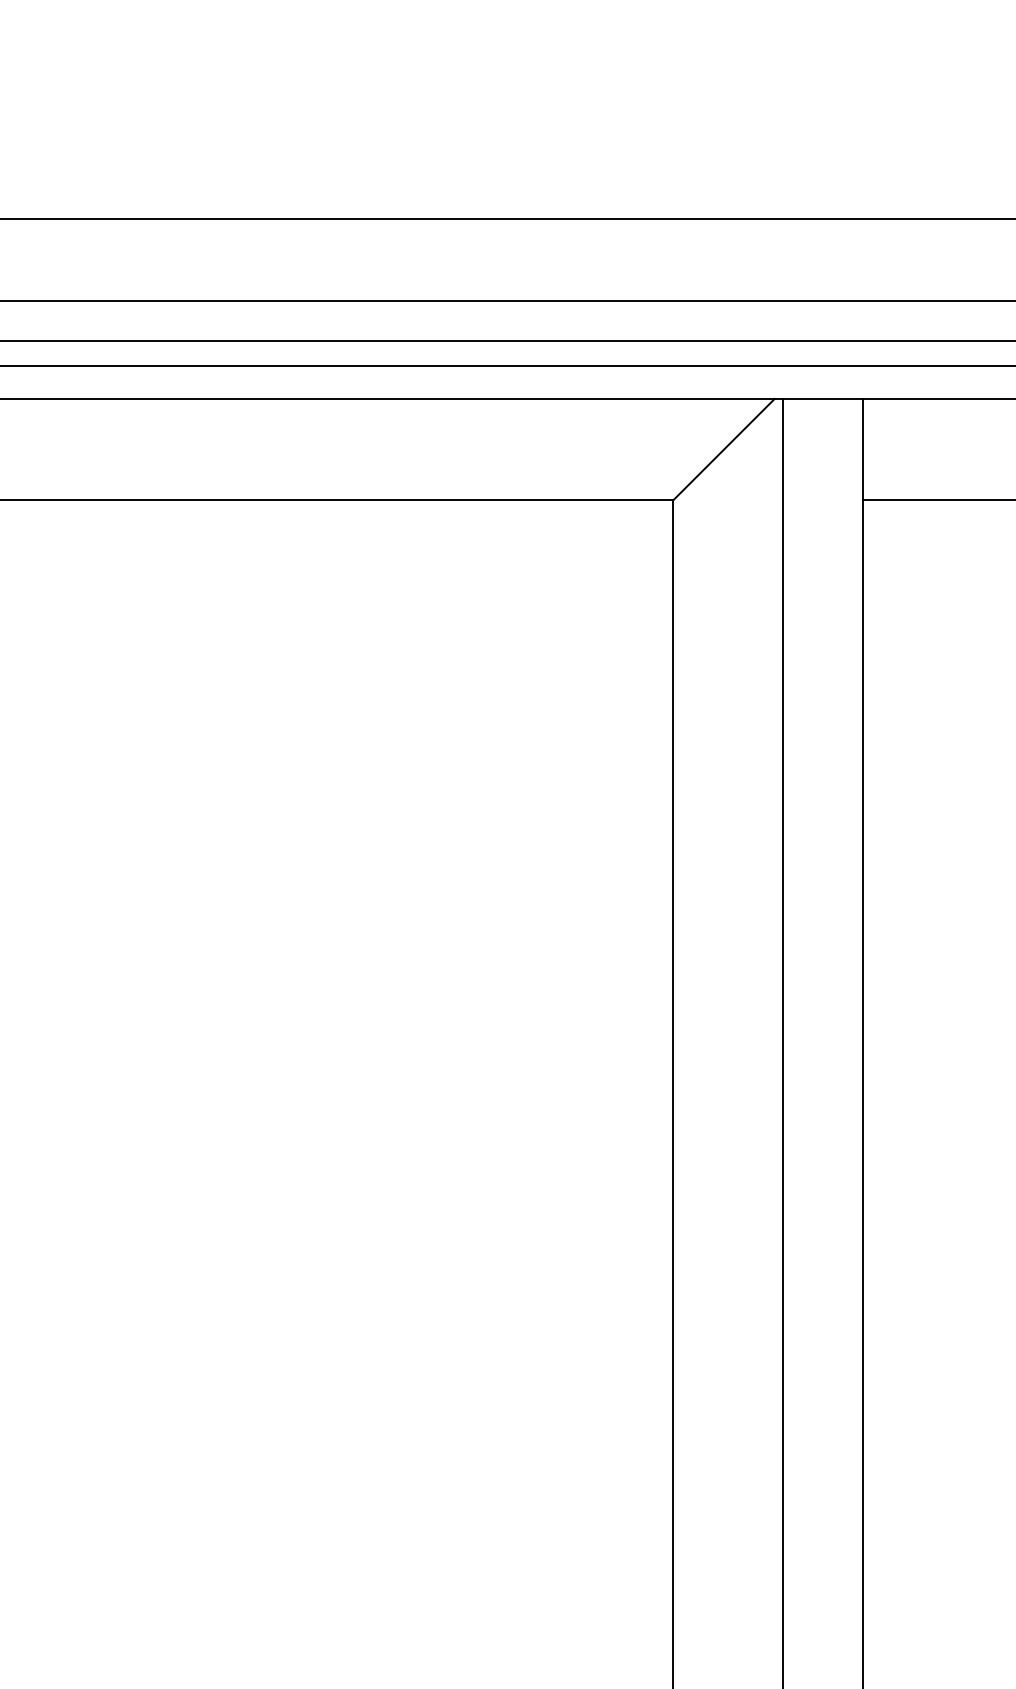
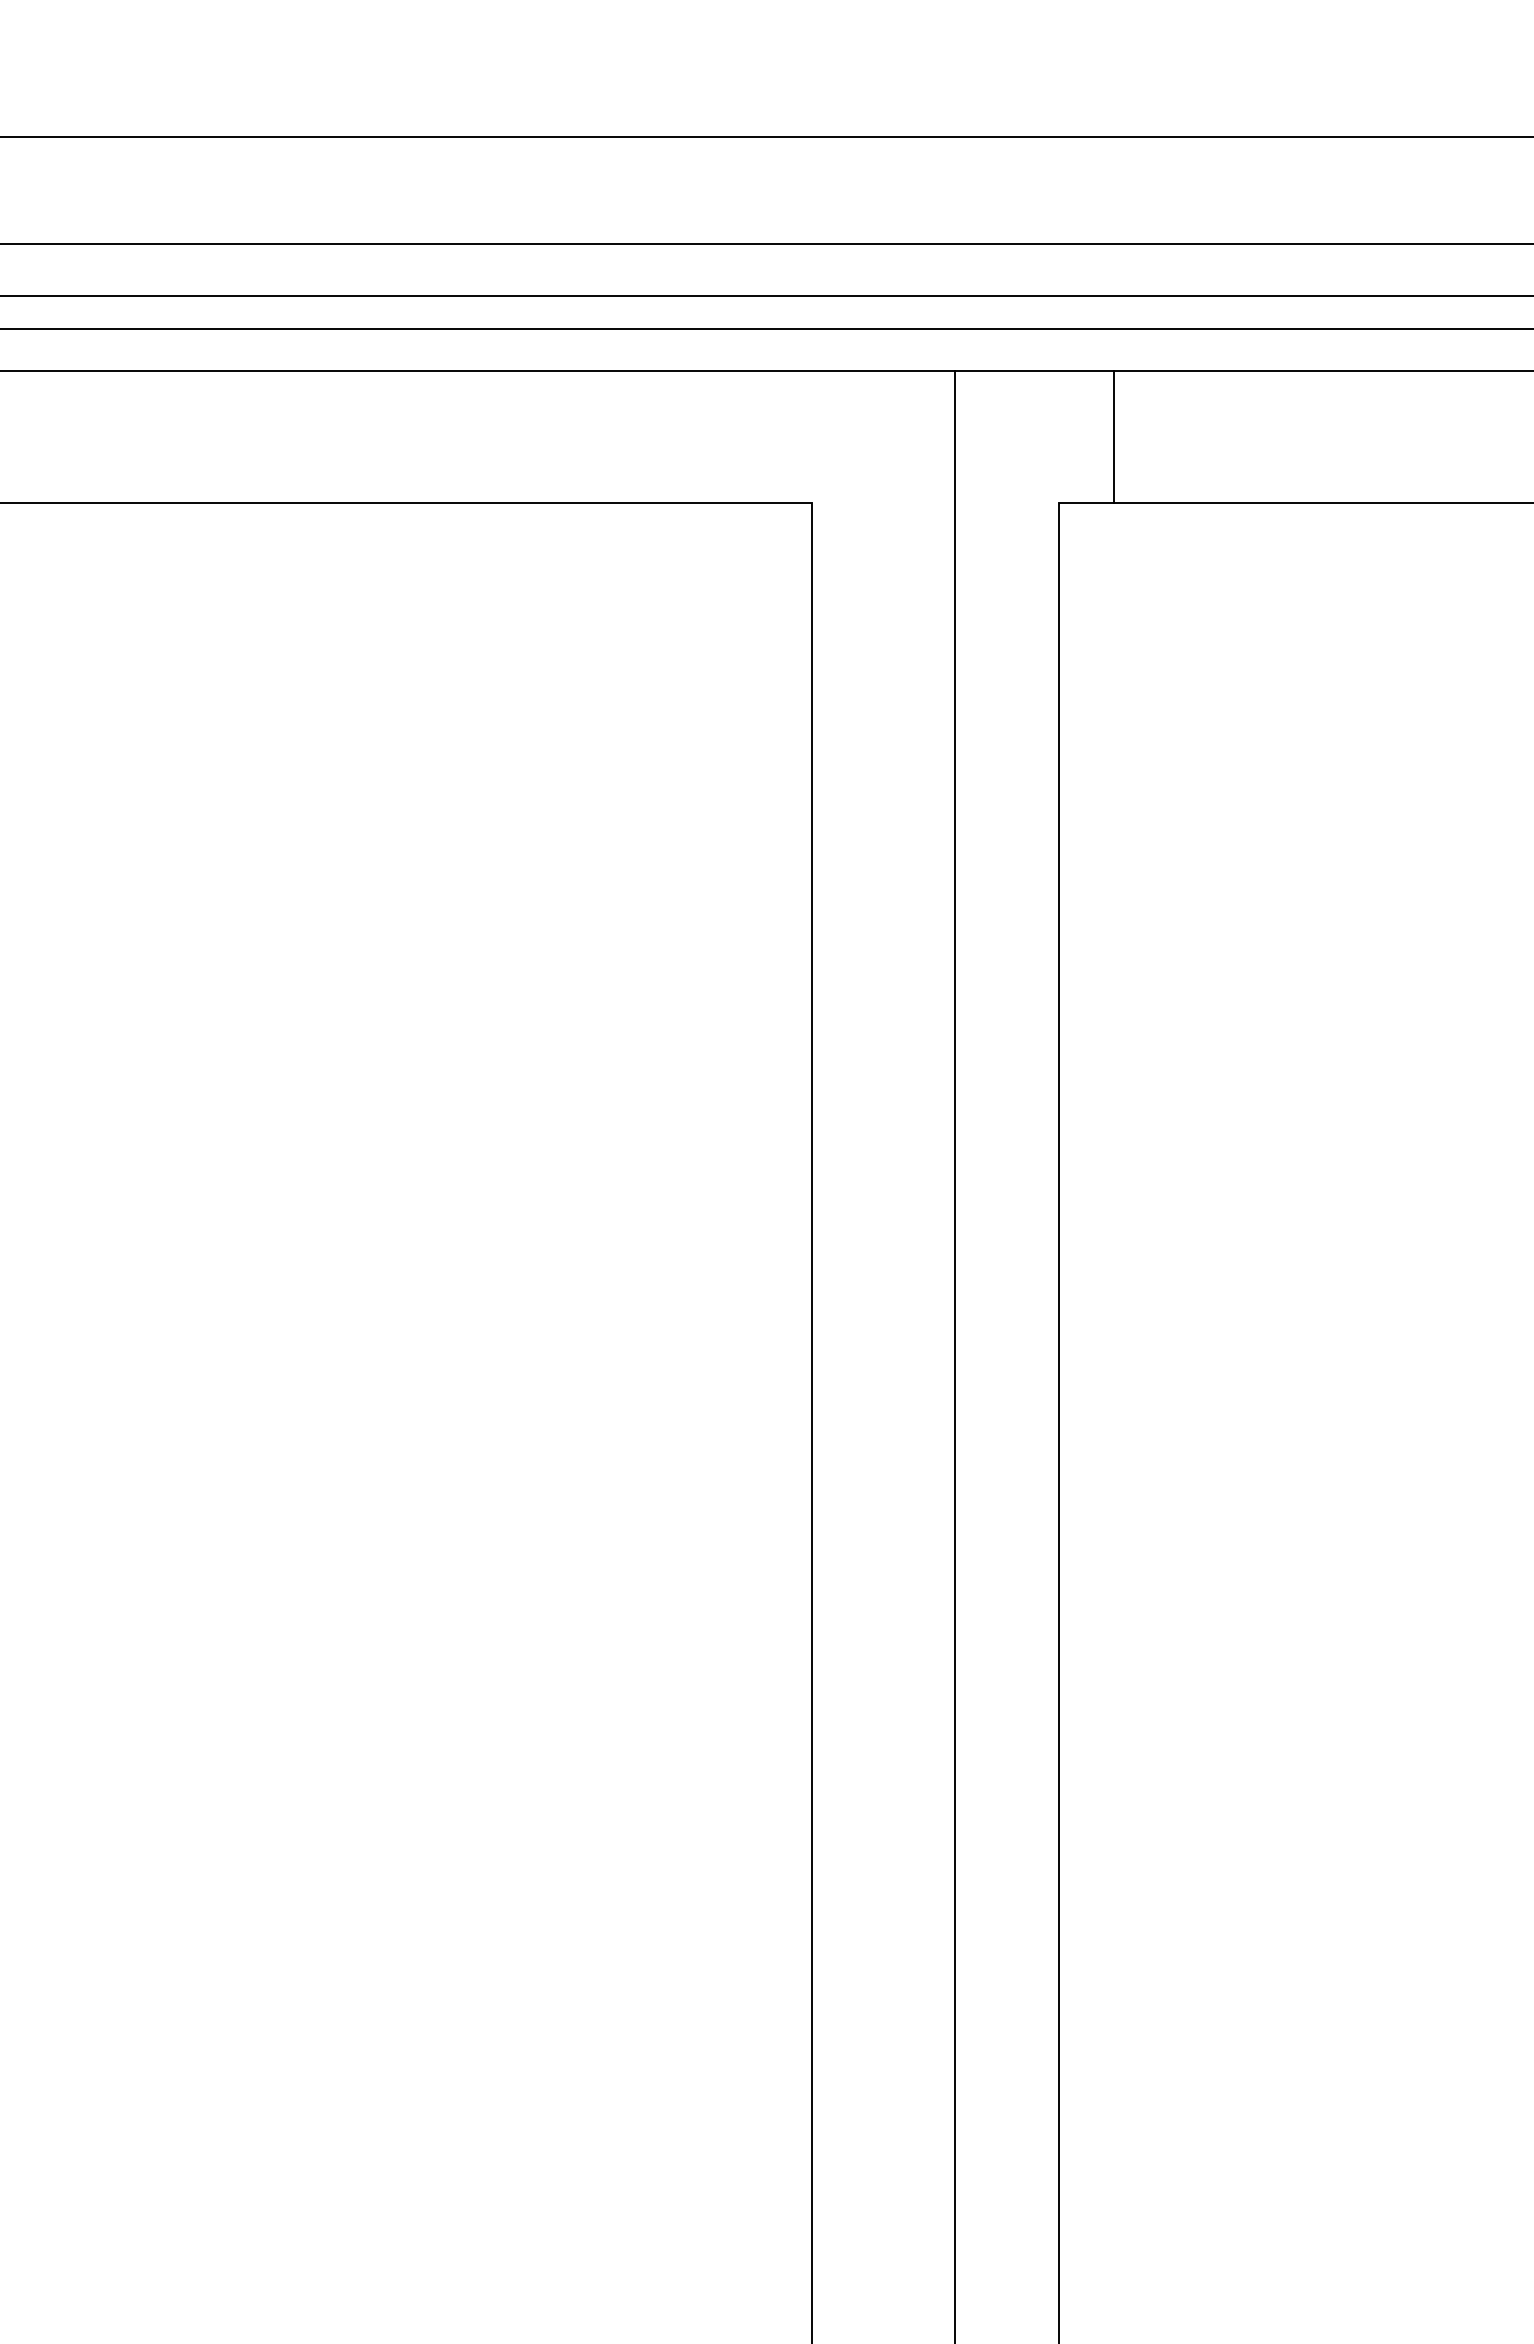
line: (723, 449) -> (877, 437), removed
line: (862, 449) -> (1113, 437), moved

